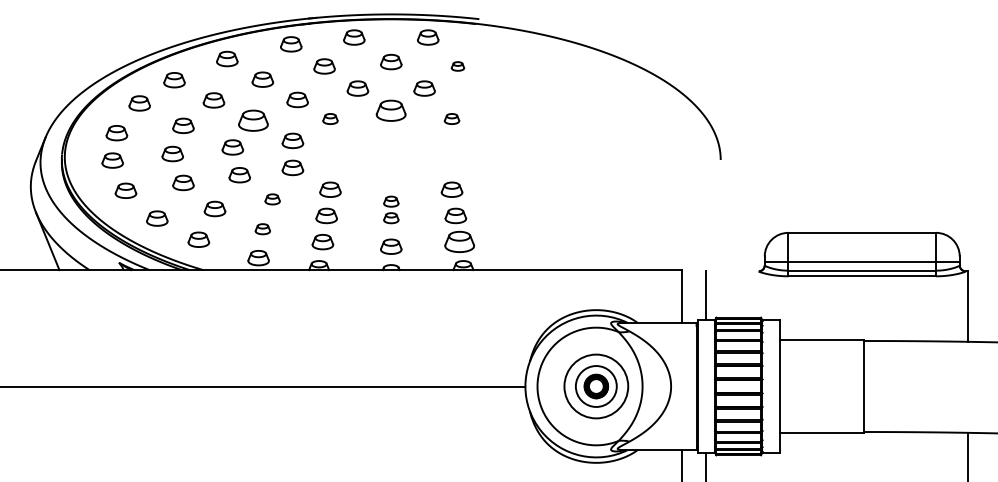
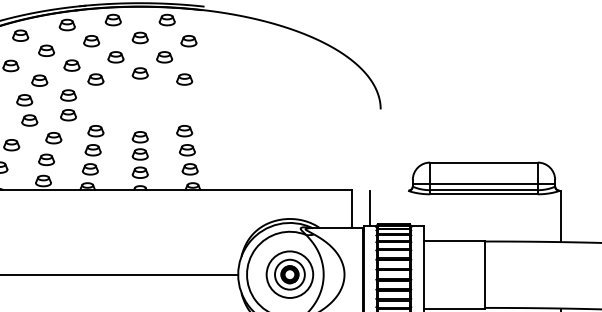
part: (457, 66) -> (188, 41), size x1.67
part: (391, 110) -> (140, 73), size x0.71
part: (330, 118) -> (95, 79), size x1.43
part: (451, 118) -> (184, 79), size x1.43
part: (253, 120) -> (39, 80), size x0.71
part: (272, 199) -> (53, 138), size x1.43
part: (391, 209) -> (140, 145), size x1.43
part: (262, 229) -> (46, 160), size x1.43
part: (459, 242) -> (190, 169), size x0.71

